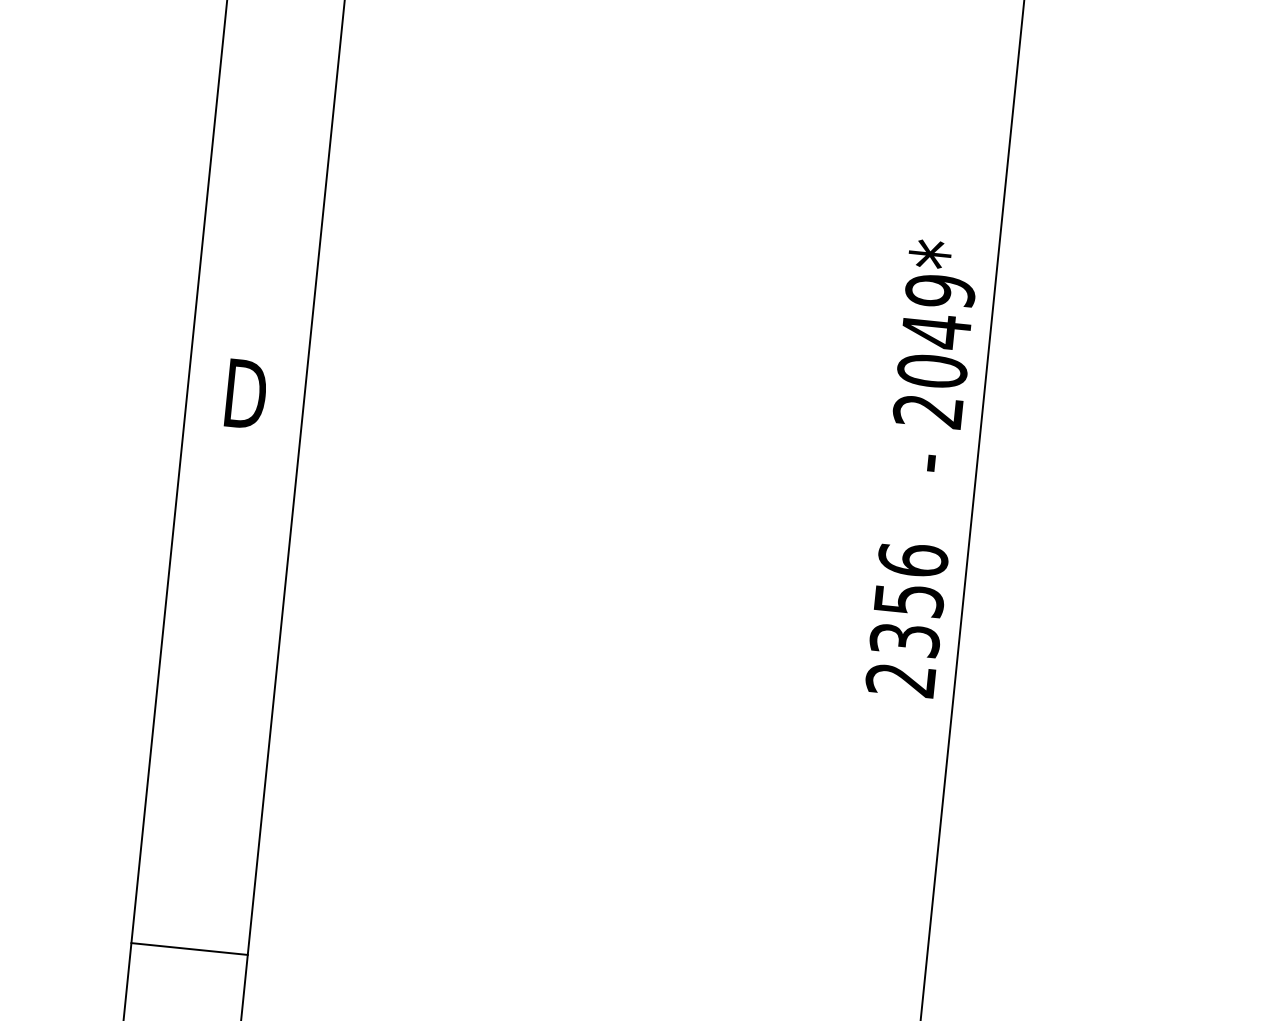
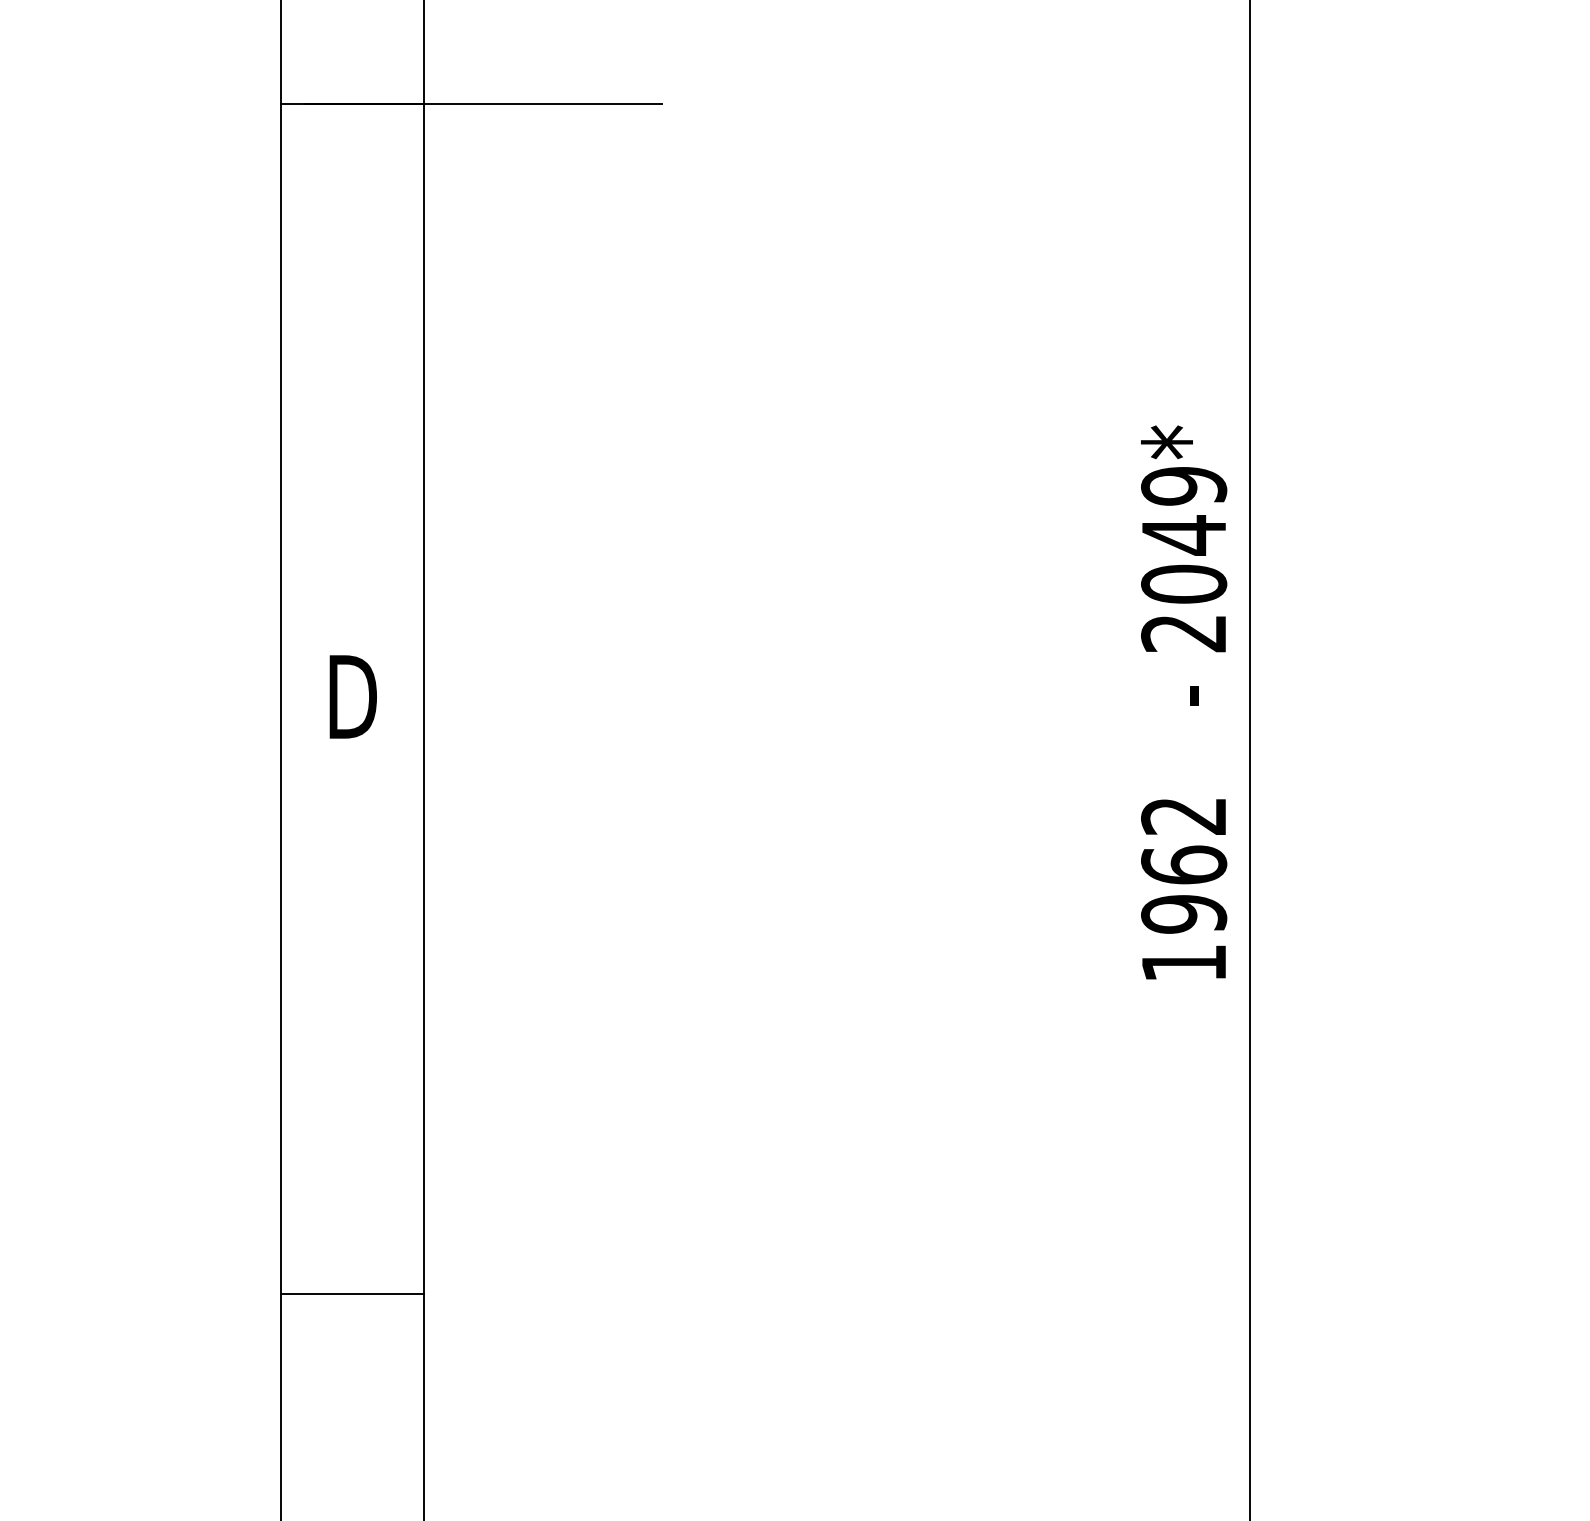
text: (907, 619) -> (1184, 889), 2356 -> 1962
line: (189, 949) -> (352, 1294), moved

